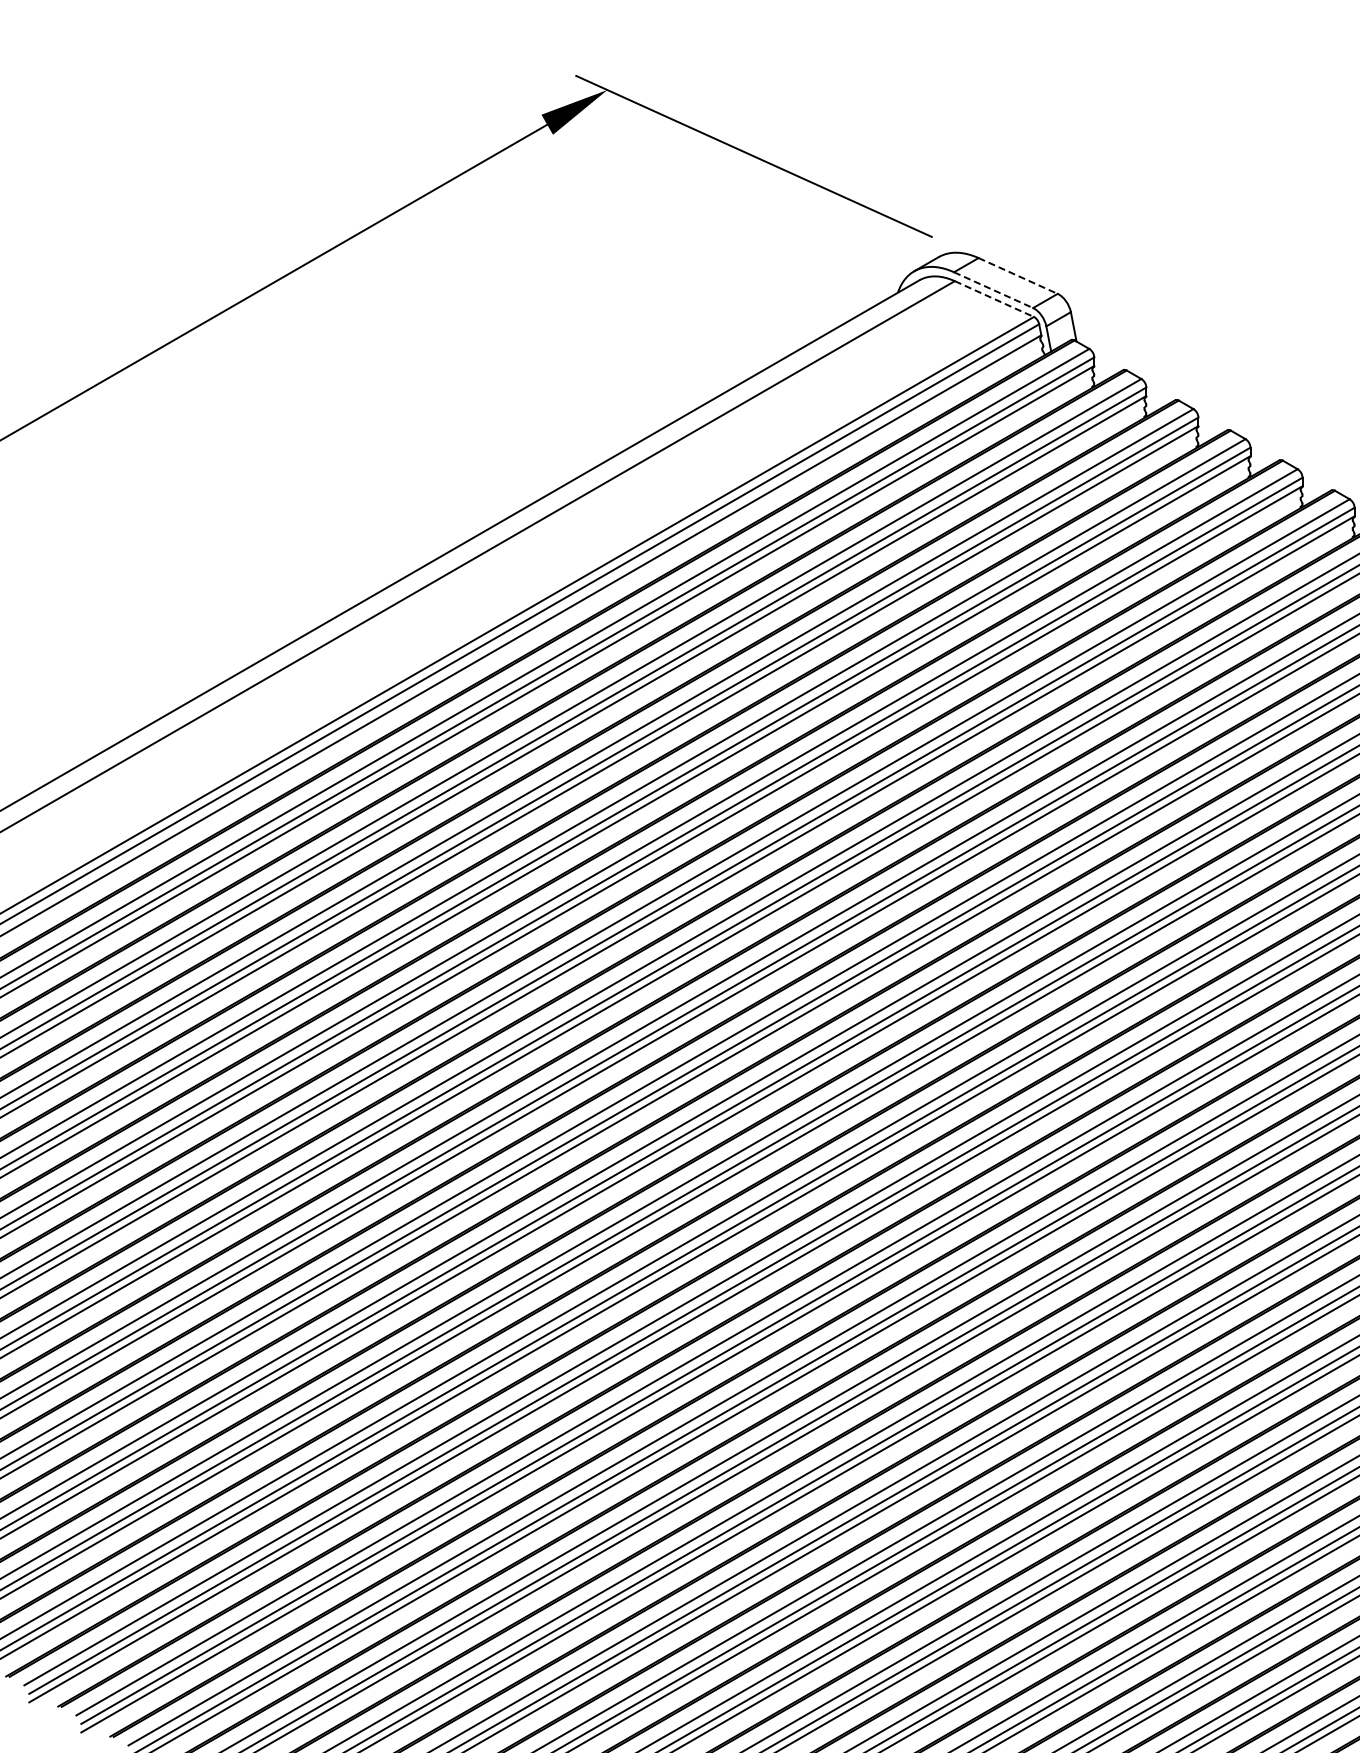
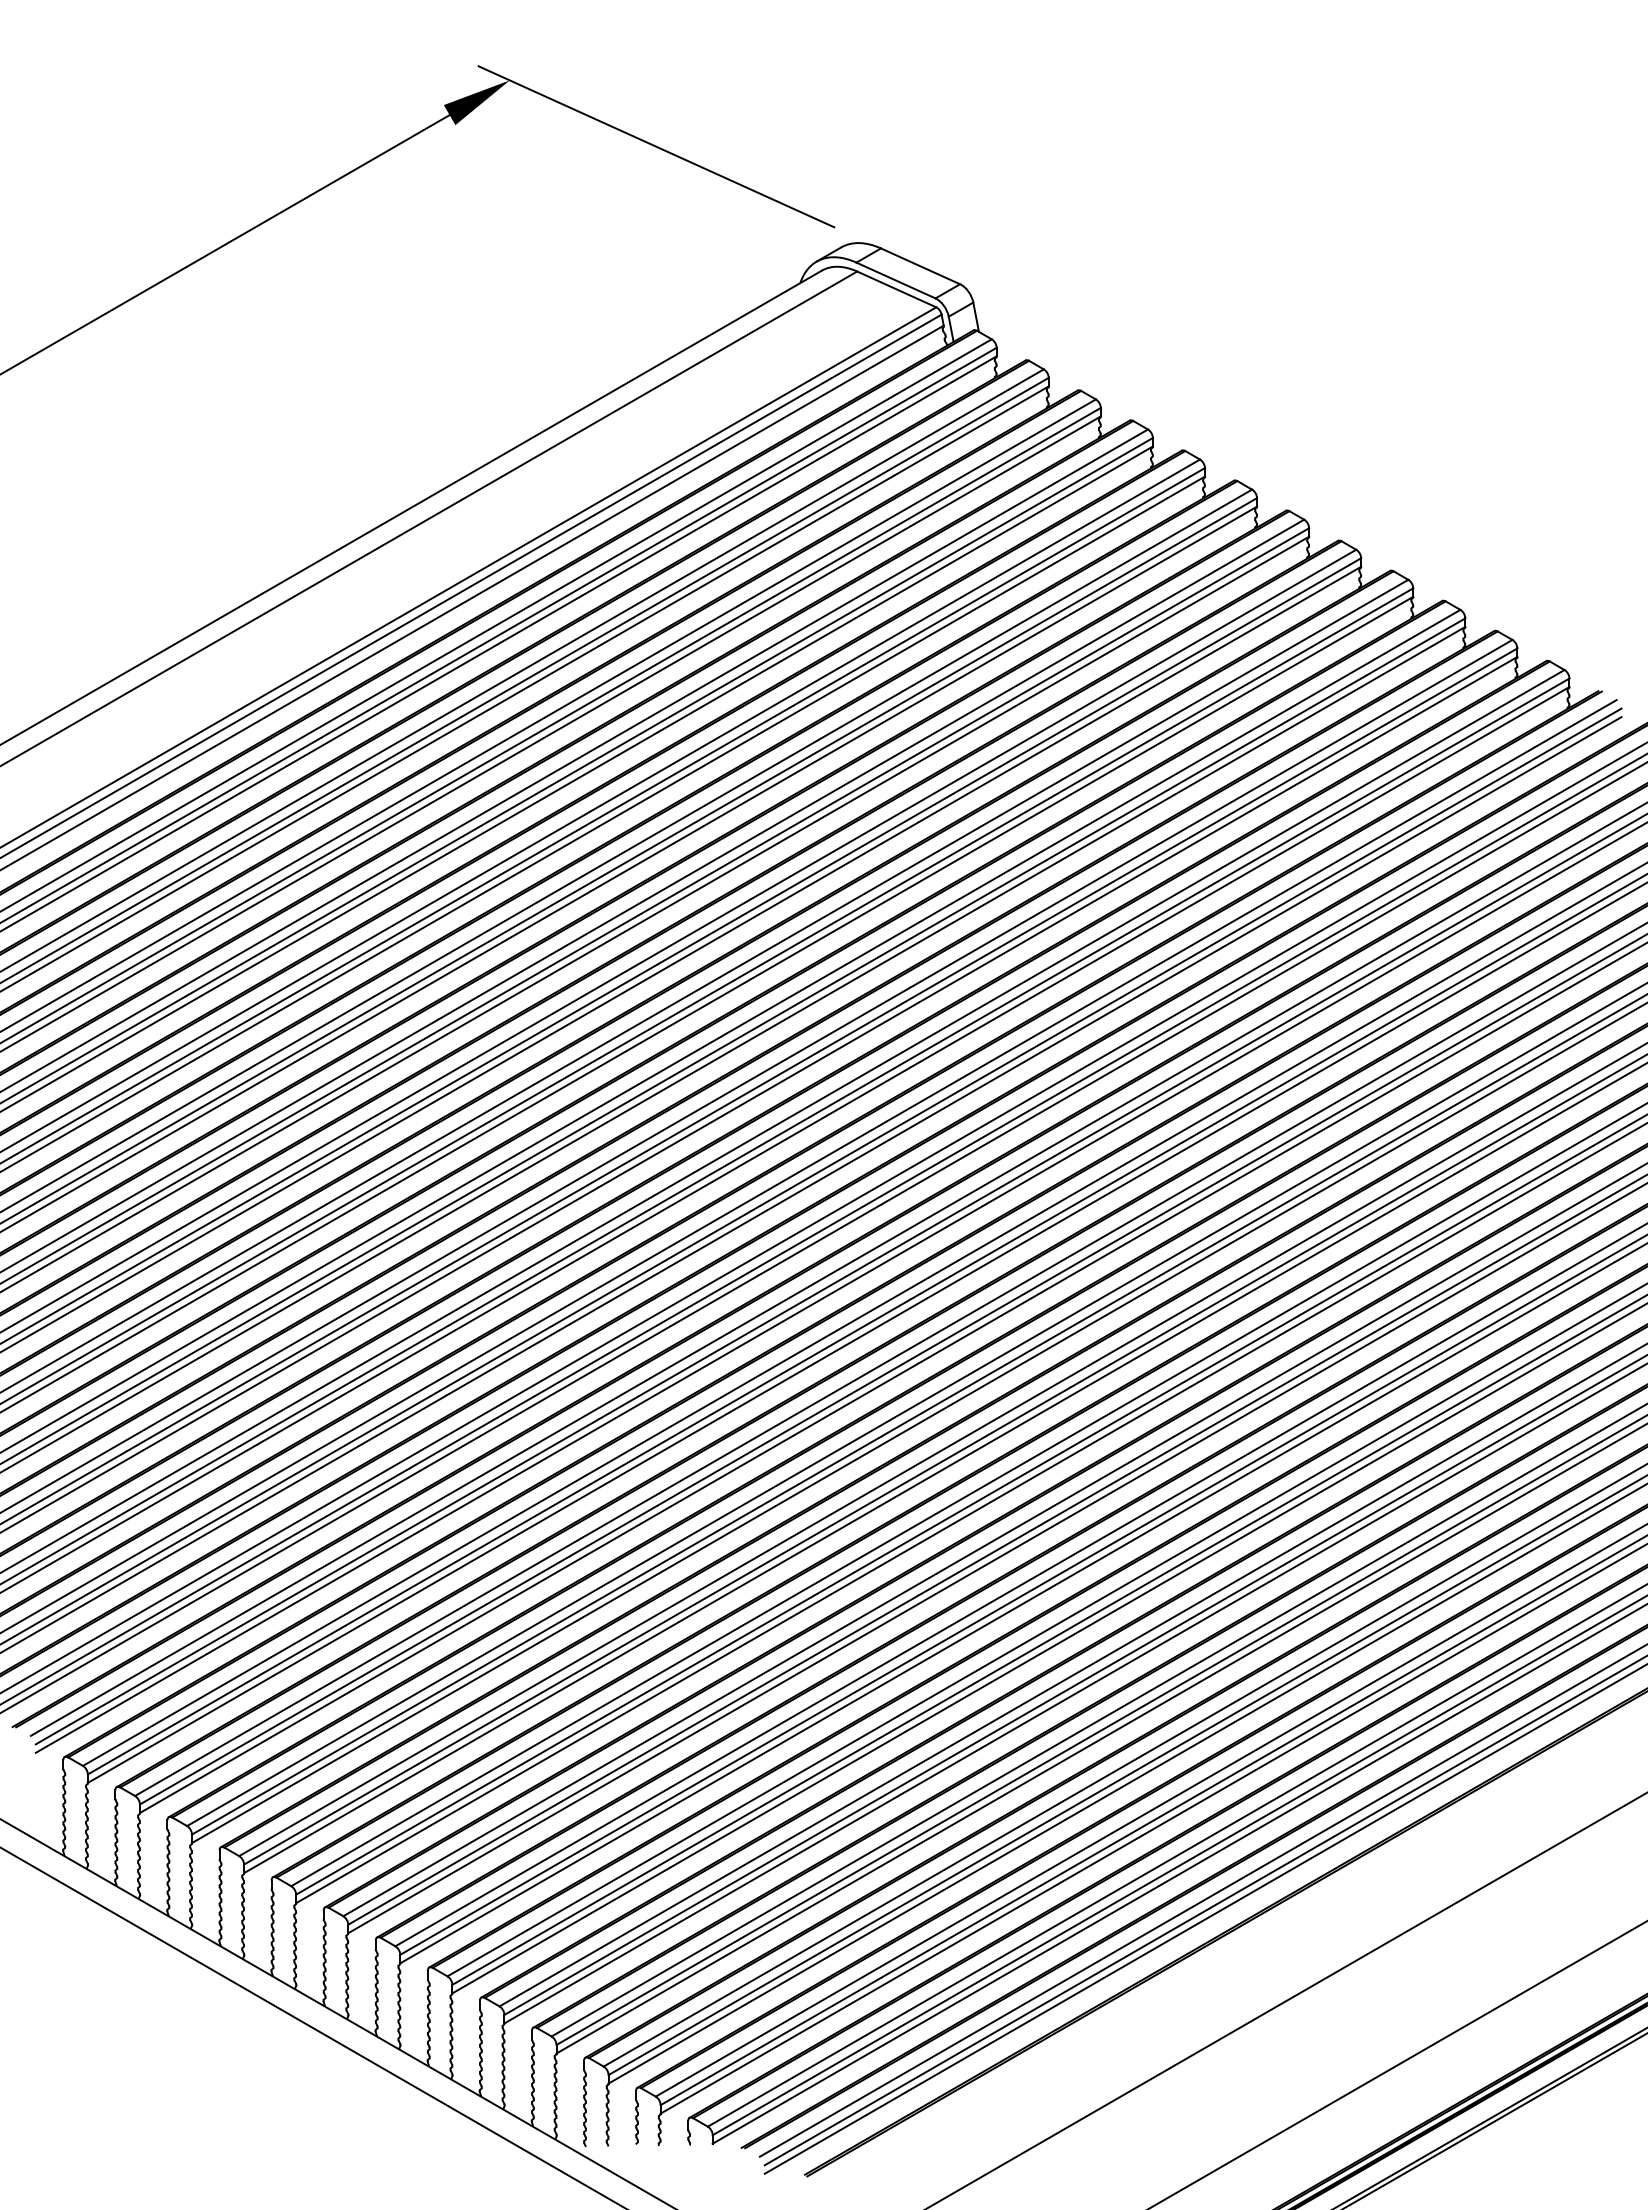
line: (1019, 276) -> (921, 266), dashed -> solid
line: (994, 290) -> (896, 280), dashed -> solid
line: (995, 299) -> (897, 289), dashed -> solid

